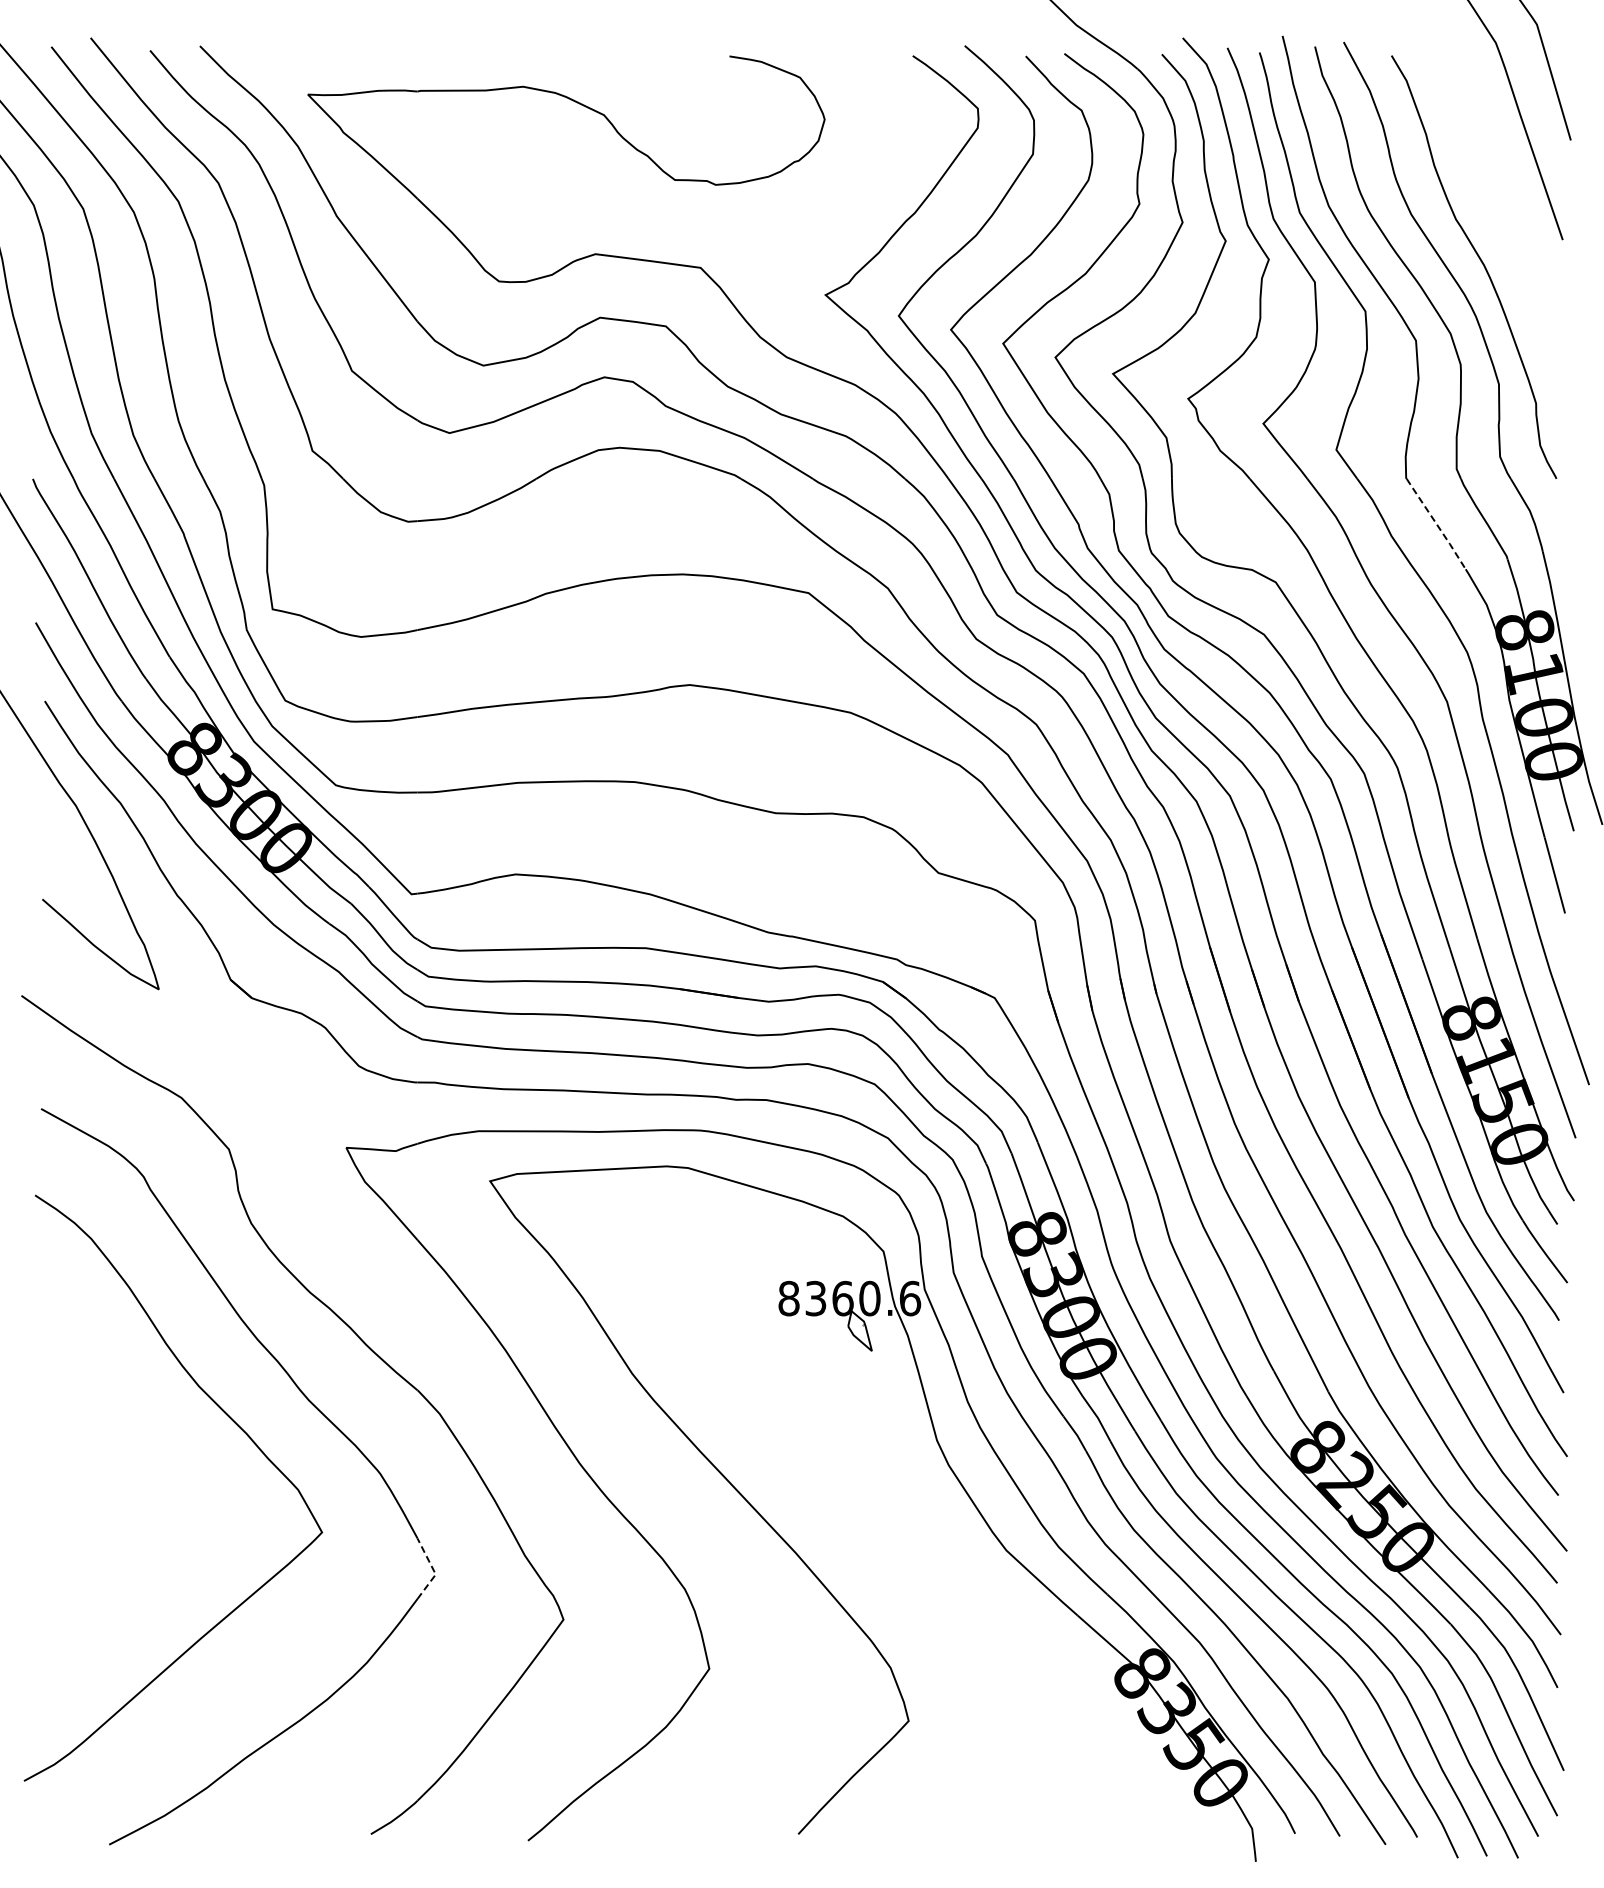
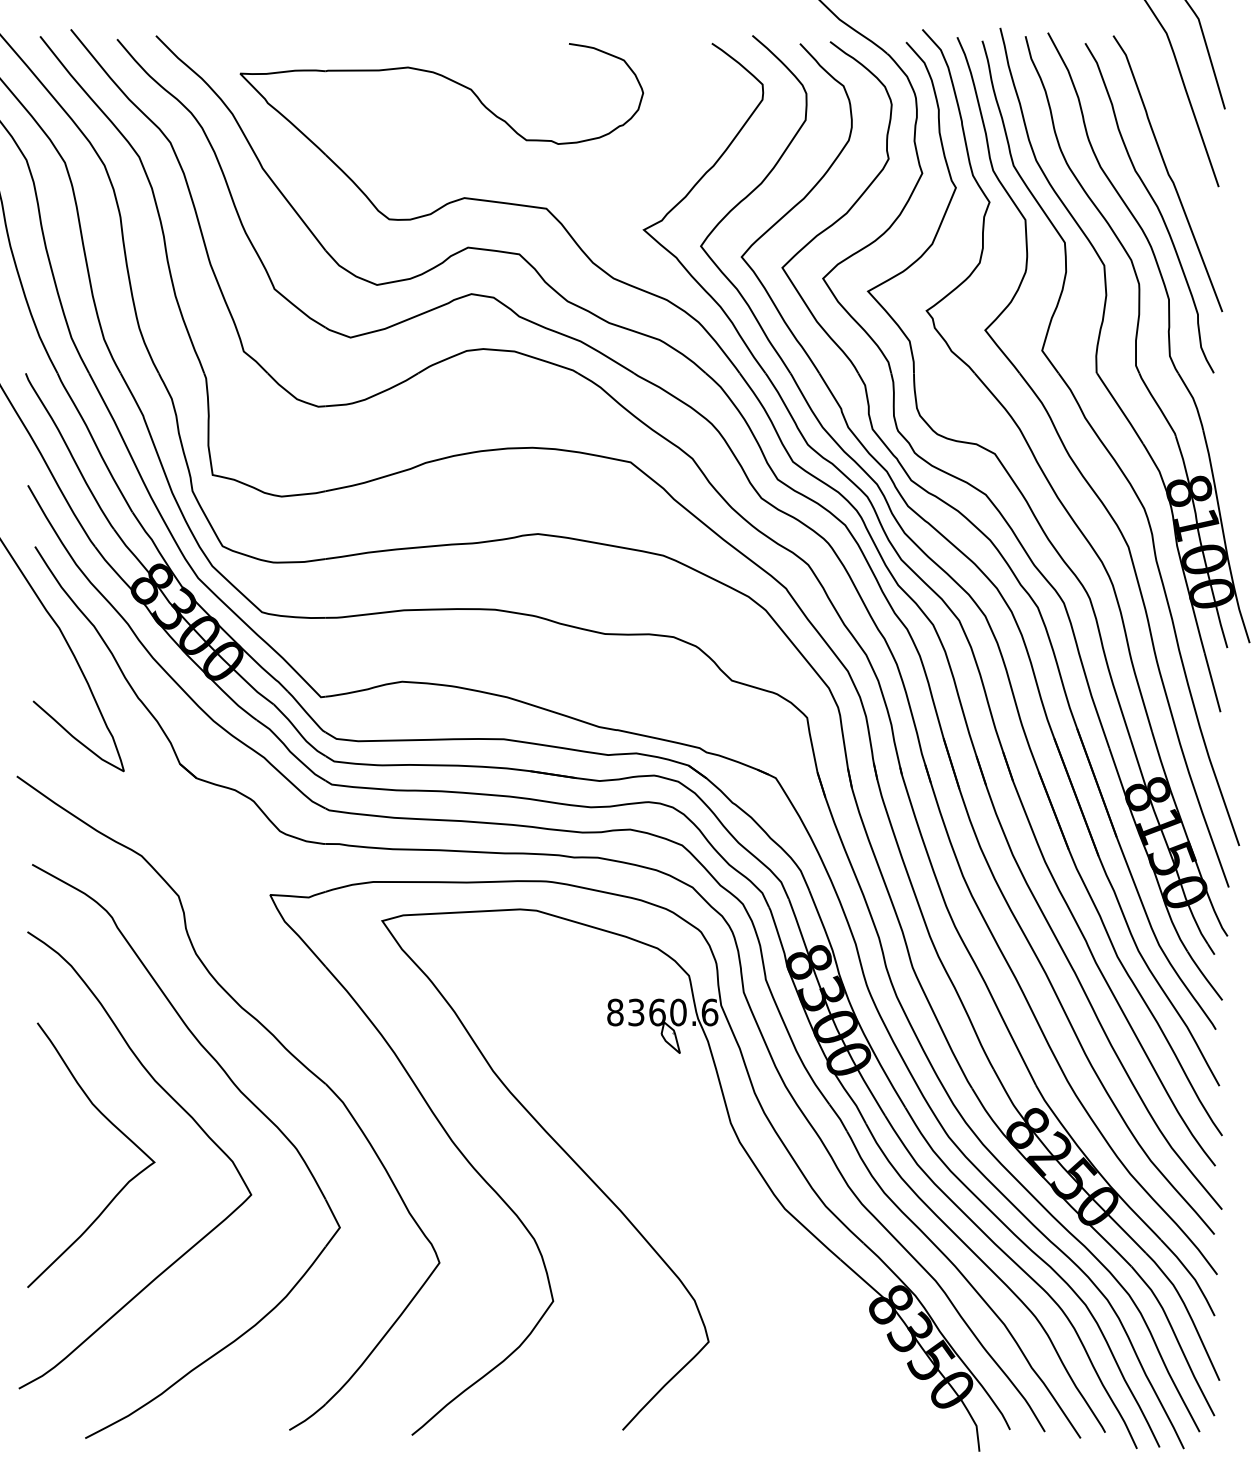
curve: (1497, 222) -> (1167, 173), added
line: (1436, 523) -> (1120, 408), dashed -> solid
curve: (149, 1447) -> (116, 1128), added
line: (433, 1570) -> (338, 1224), dashed -> solid

